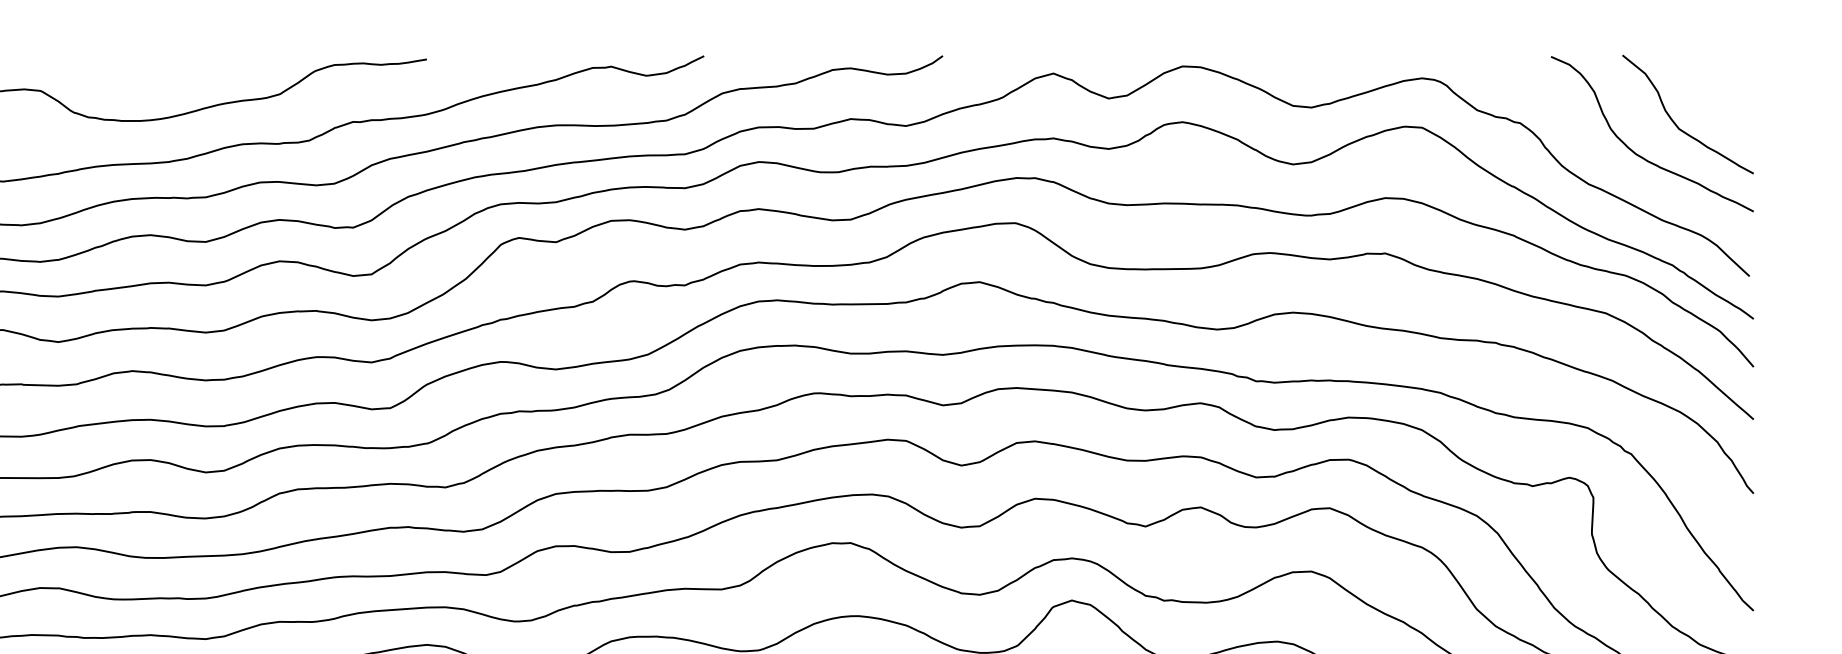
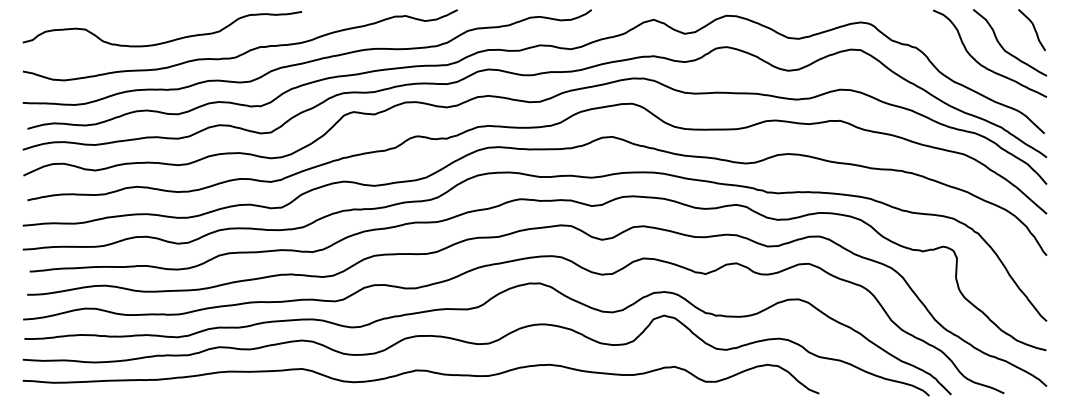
curve: (1729, 89) -> (1033, 28), added

